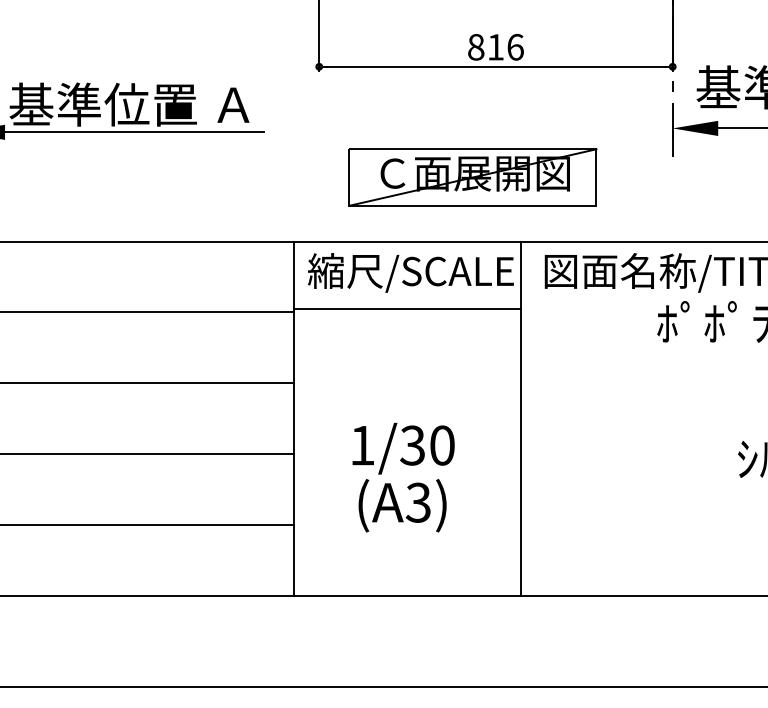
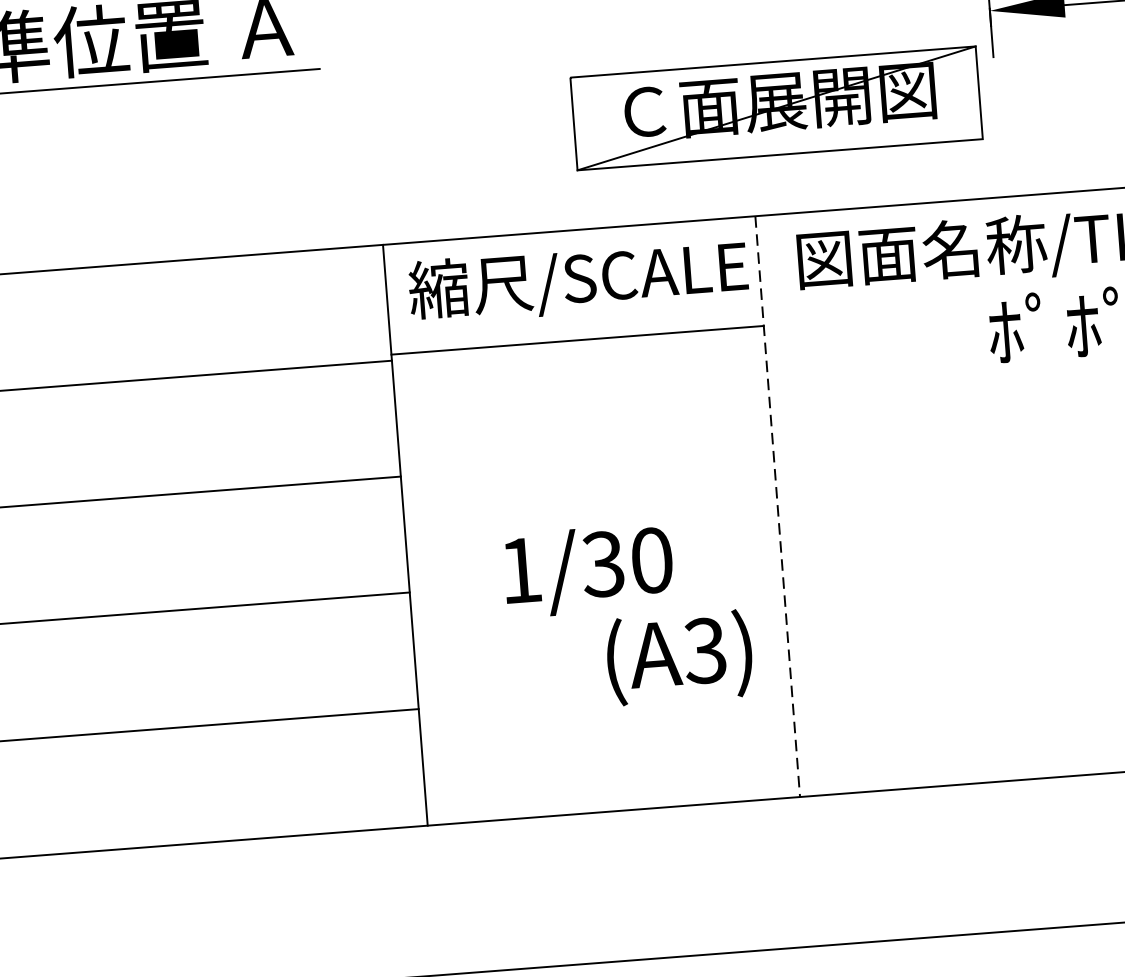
part: (472, 177) -> (775, 108), moved
line: (521, 418) -> (778, 506), solid -> dashed
text: (402, 505) -> (679, 657), moved

